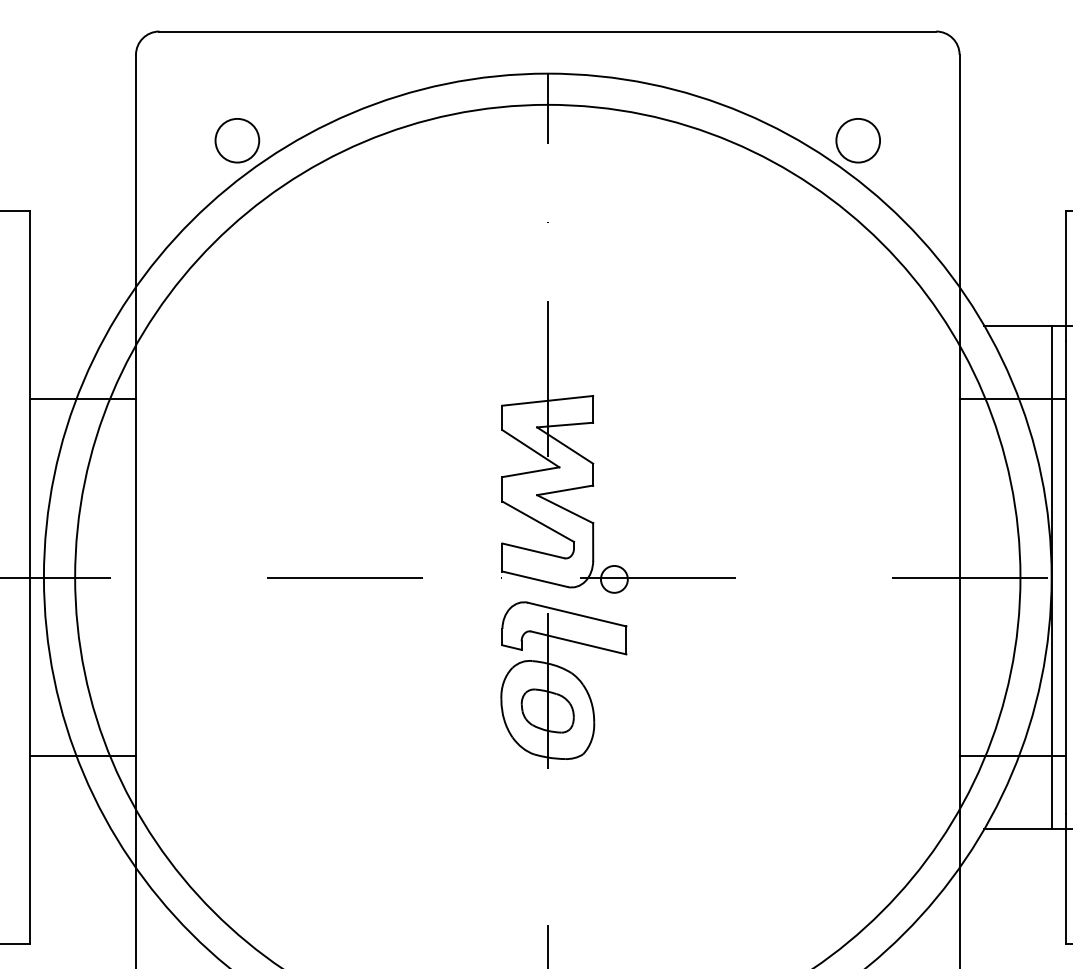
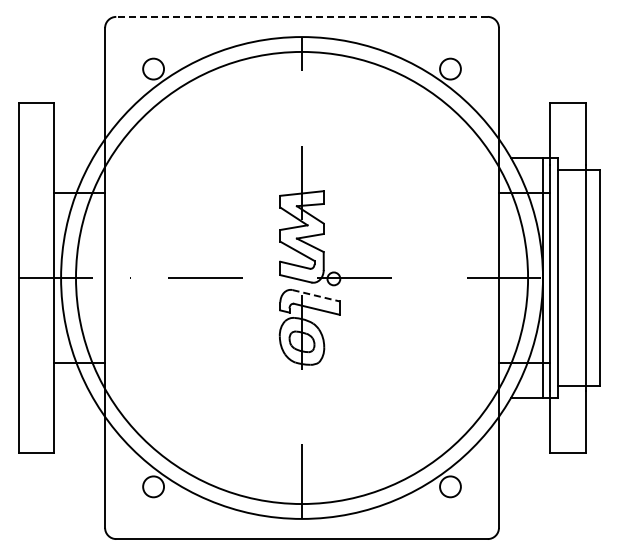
line: (548, 30) -> (302, 16), solid -> dashed
line: (578, 614) -> (316, 295), solid -> dashed

